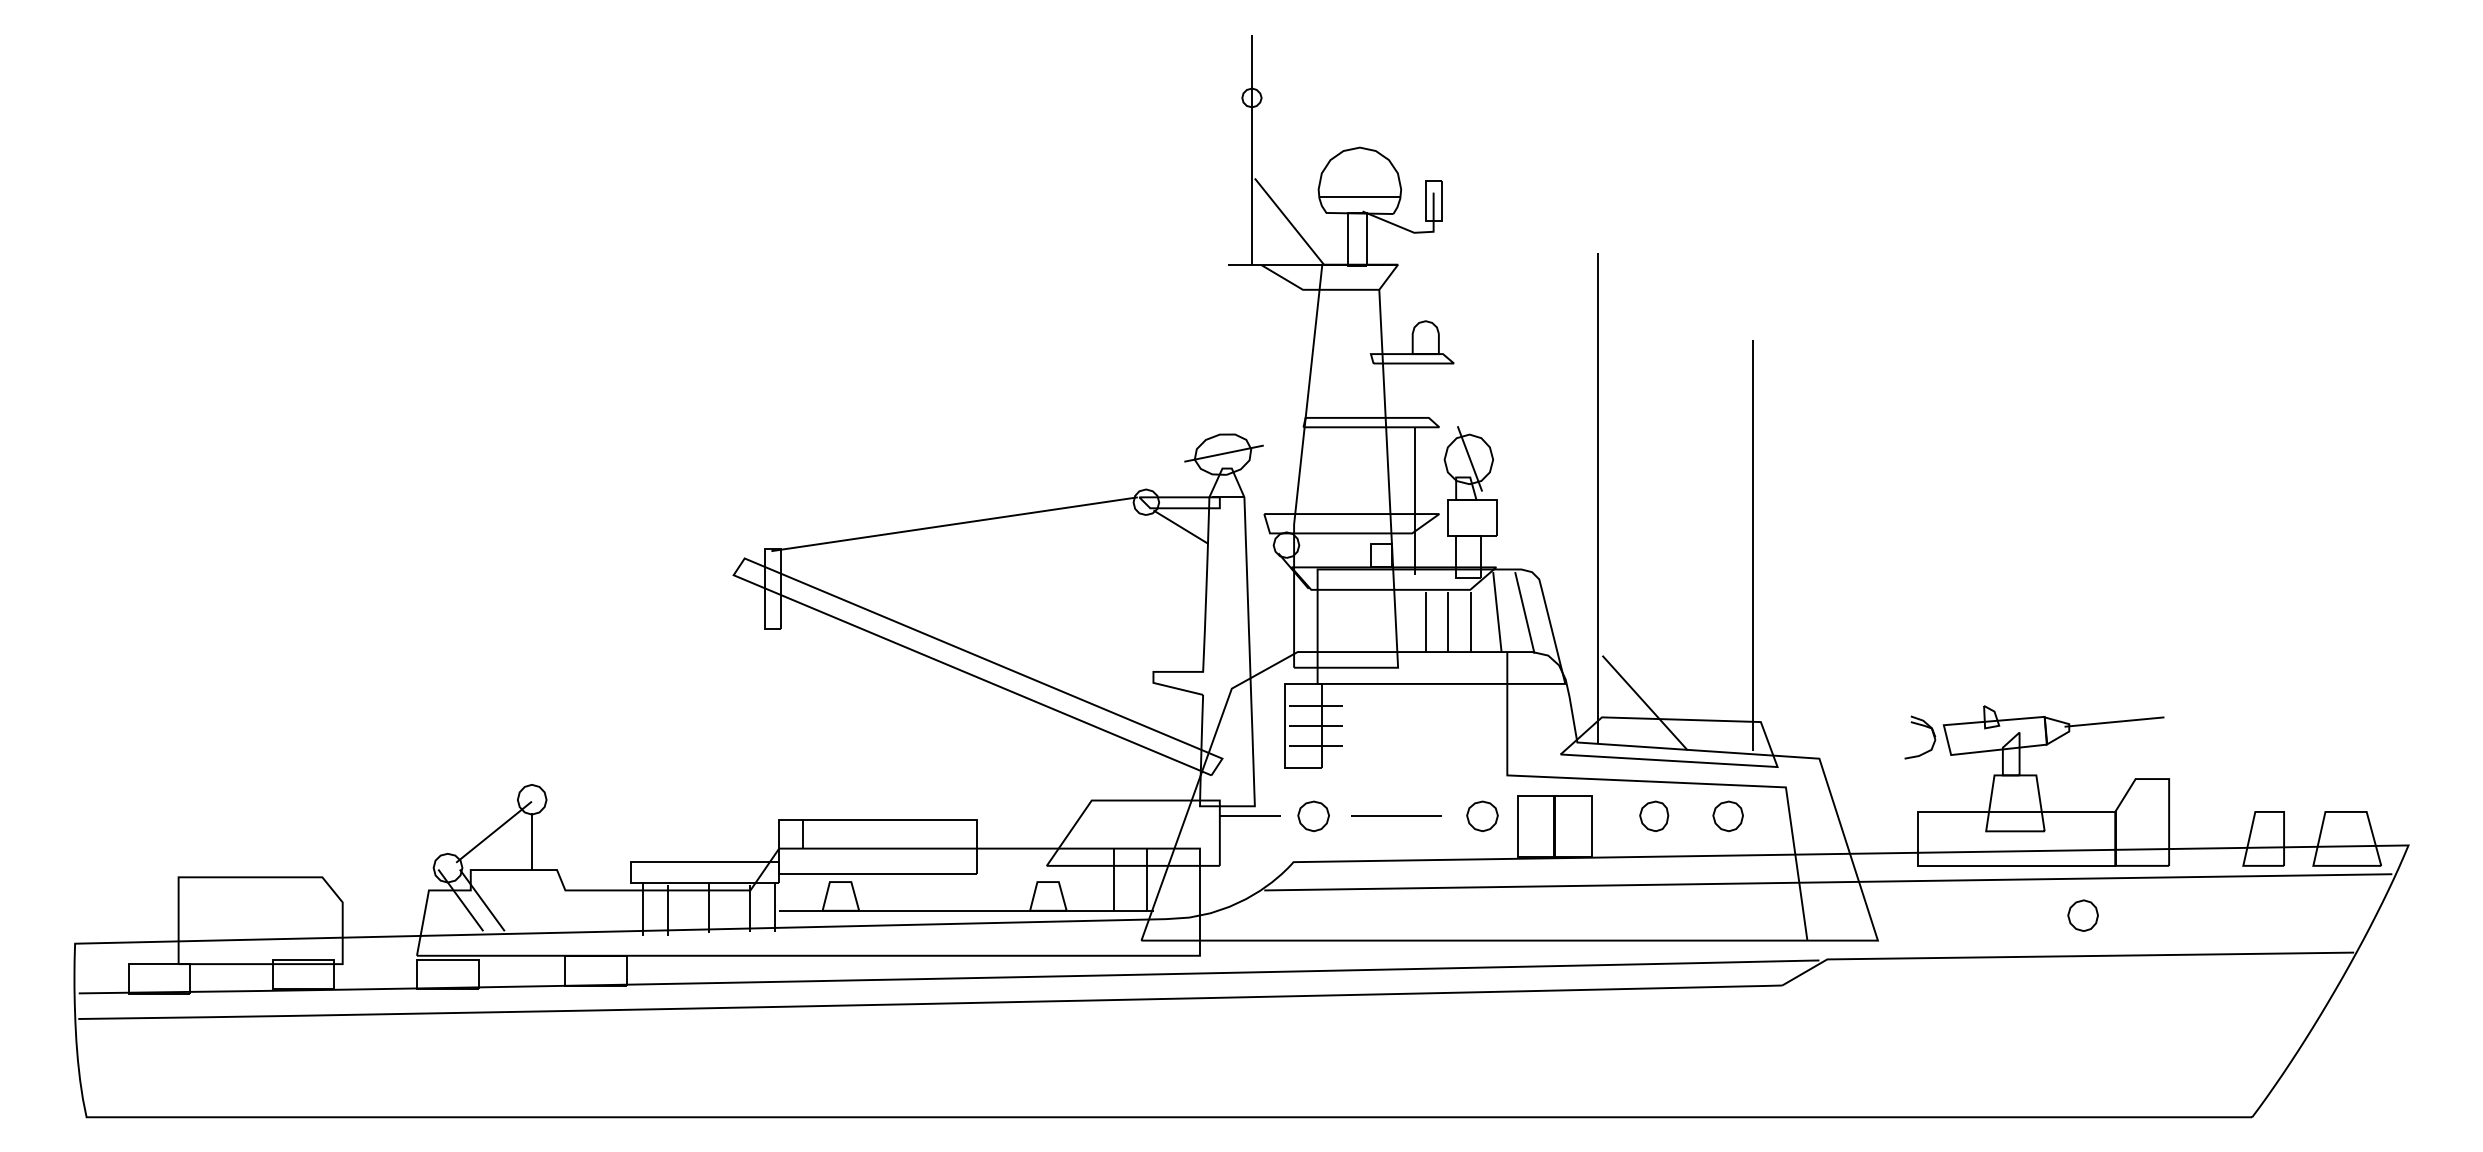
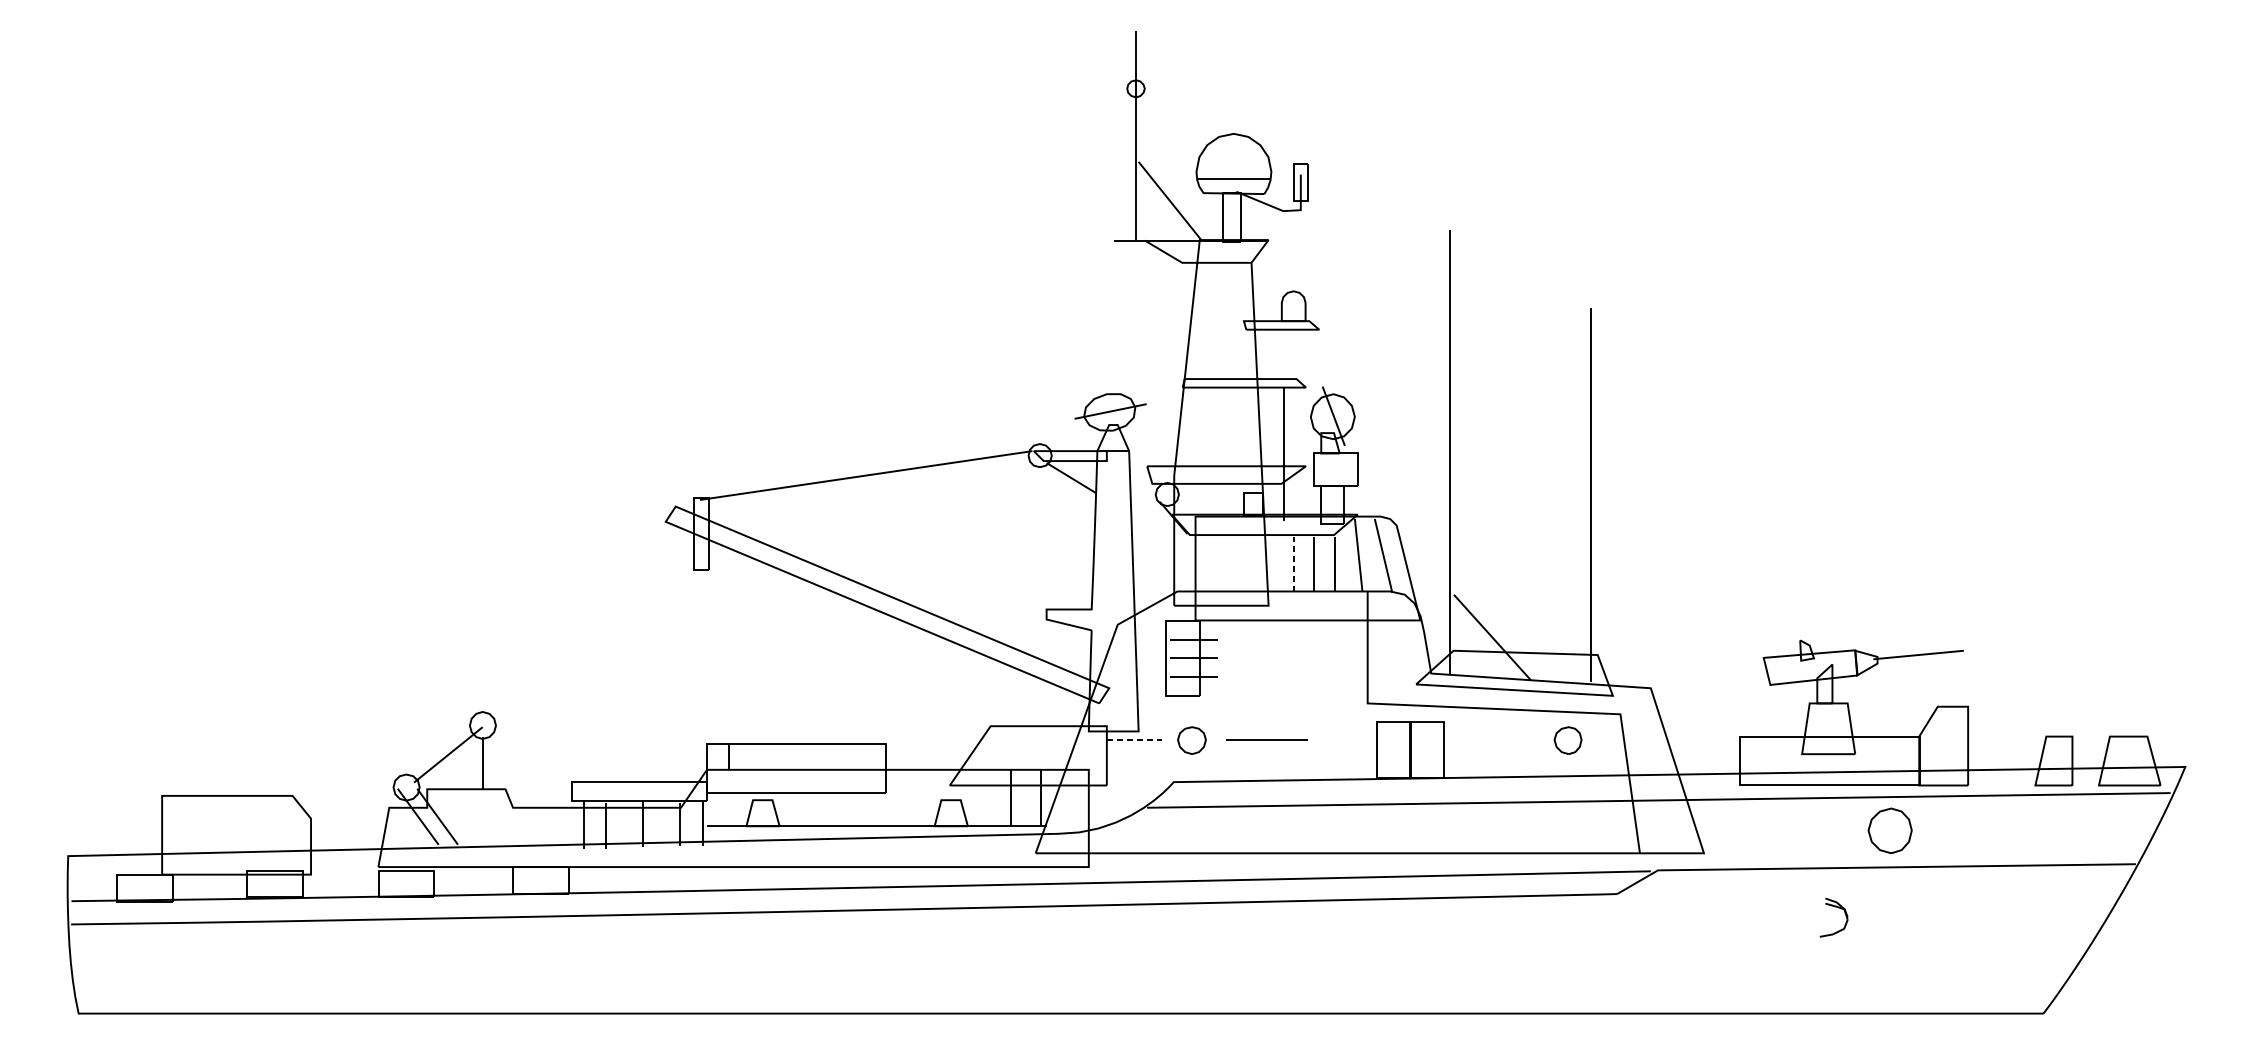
line: (1425, 621) -> (1293, 563), solid -> dashed
part: (1922, 726) -> (1836, 907), moved
part: (1654, 815) -> (1501, 739), removed
line: (1250, 816) -> (1134, 740), solid -> dashed
part: (1482, 816) -> (1345, 740), removed
part: (2082, 915) -> (1889, 830), size x1.6

